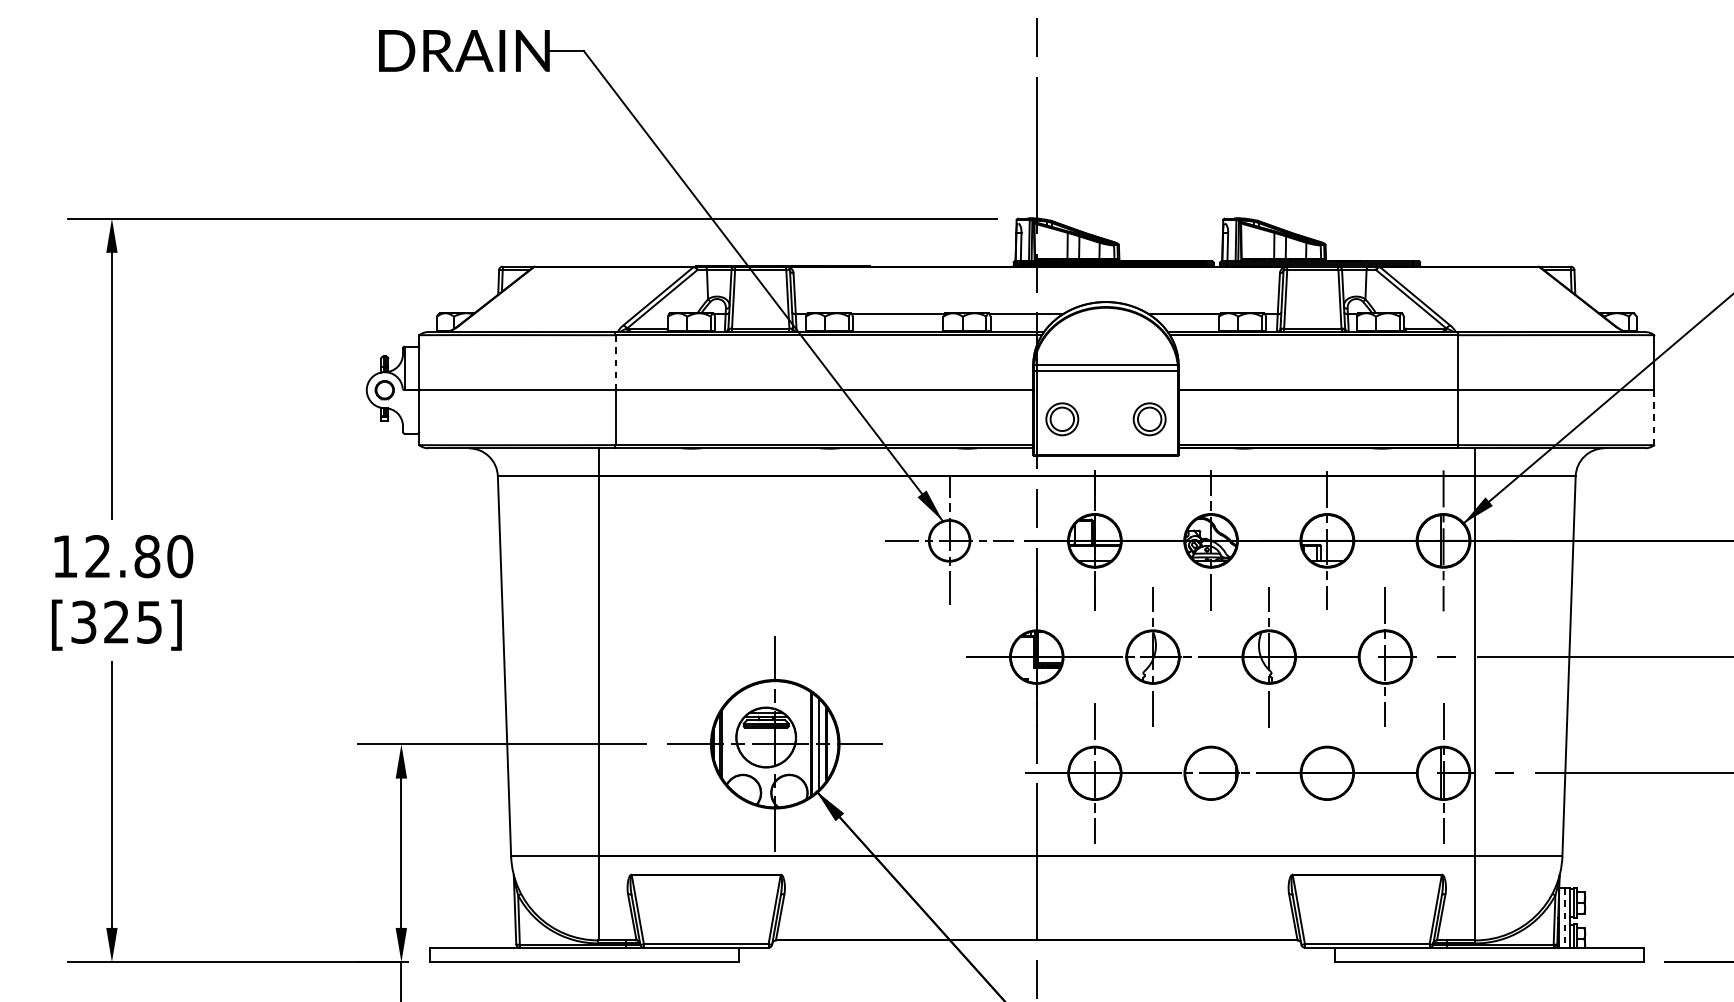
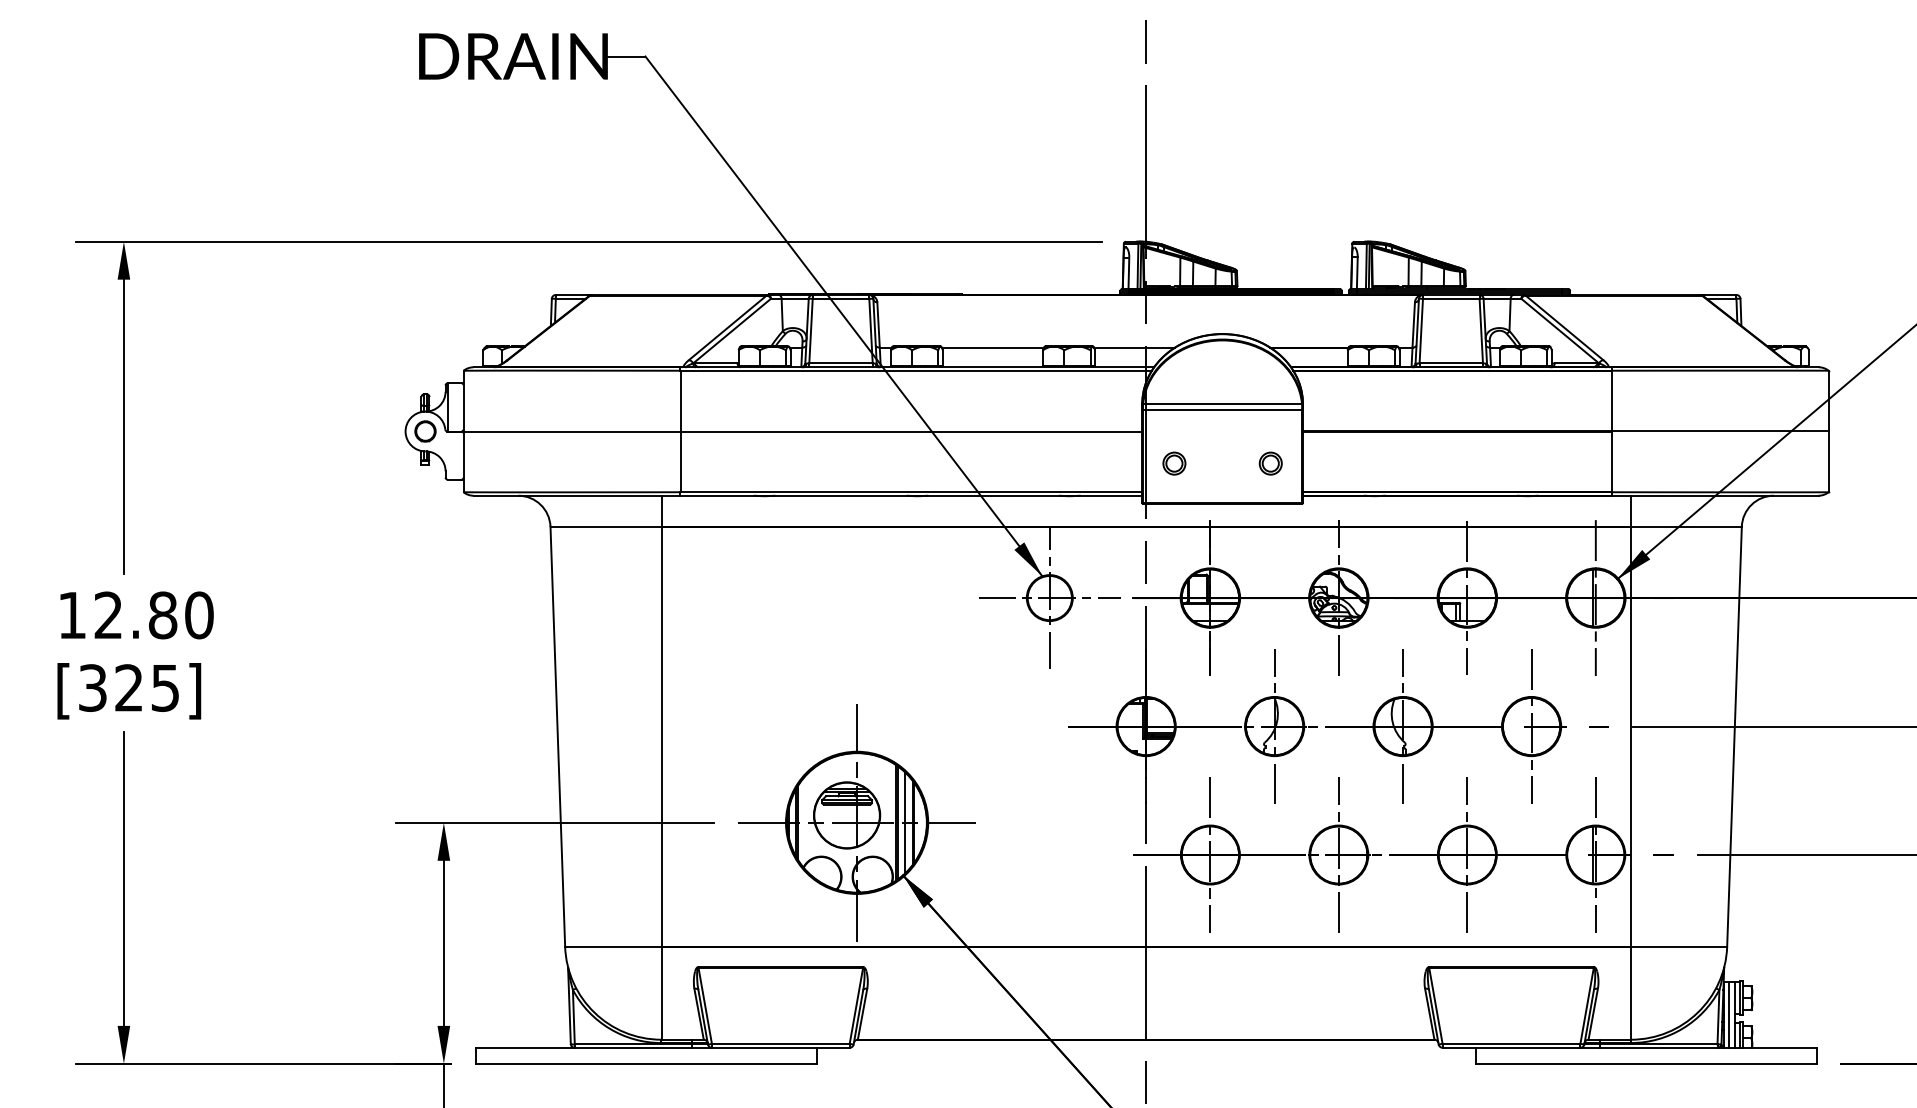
line: (615, 362) -> (680, 400), dashed -> solid
line: (1654, 418) -> (1828, 462), dashed -> solid
part: (1062, 419) -> (1174, 463), size x0.62
part: (1149, 419) -> (1270, 463), size x0.62
line: (1210, 772) -> (1338, 854), added
line: (1327, 772) -> (1467, 854), added
line: (1564, 917) -> (1729, 1014), dashed -> solid

